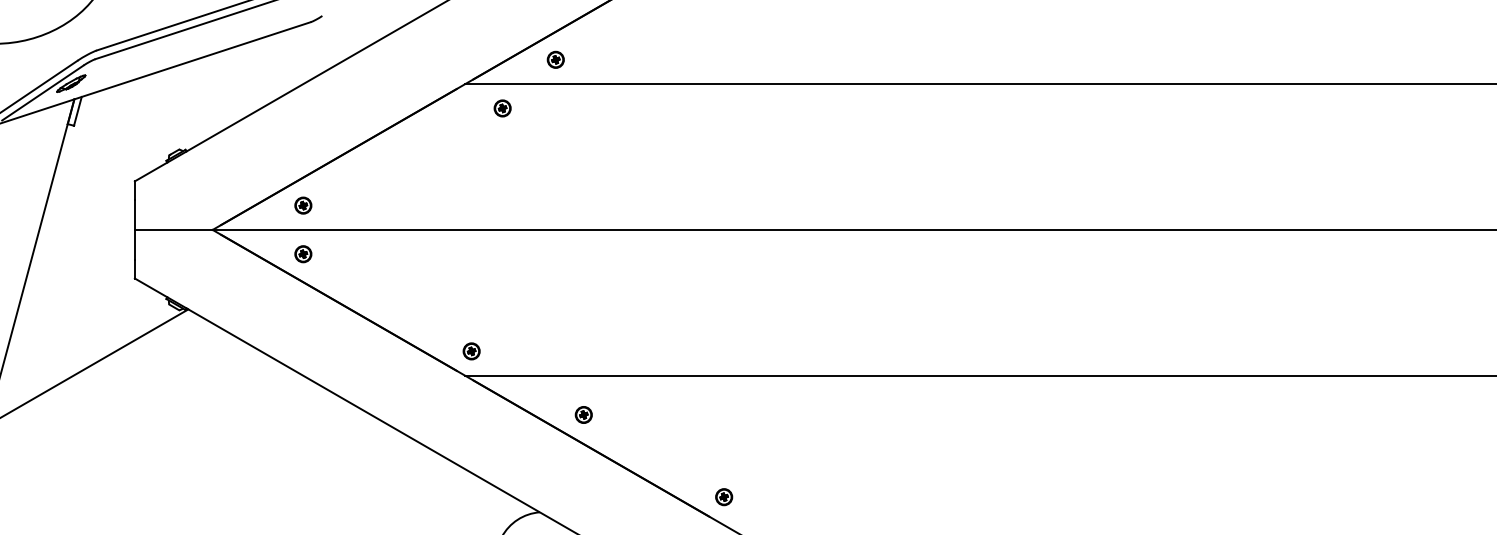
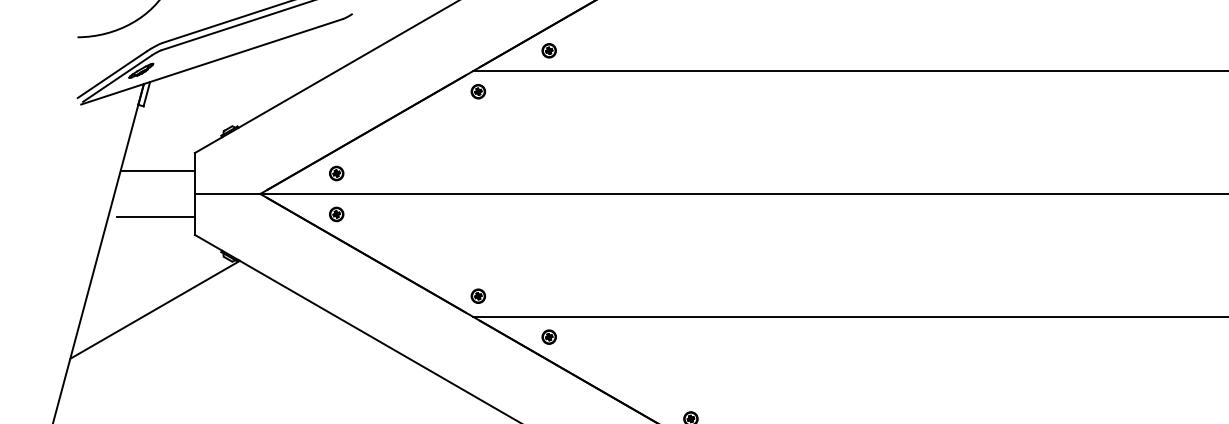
part: (502, 108) -> (478, 91), moved
line: (90, 202) -> (157, 170), added
line: (88, 257) -> (155, 217), added
part: (583, 414) -> (548, 336), moved

